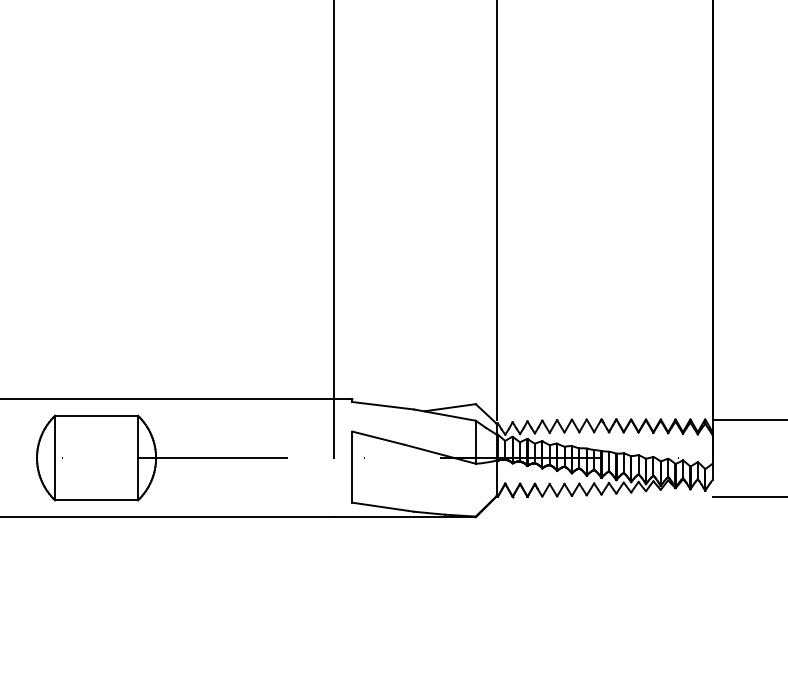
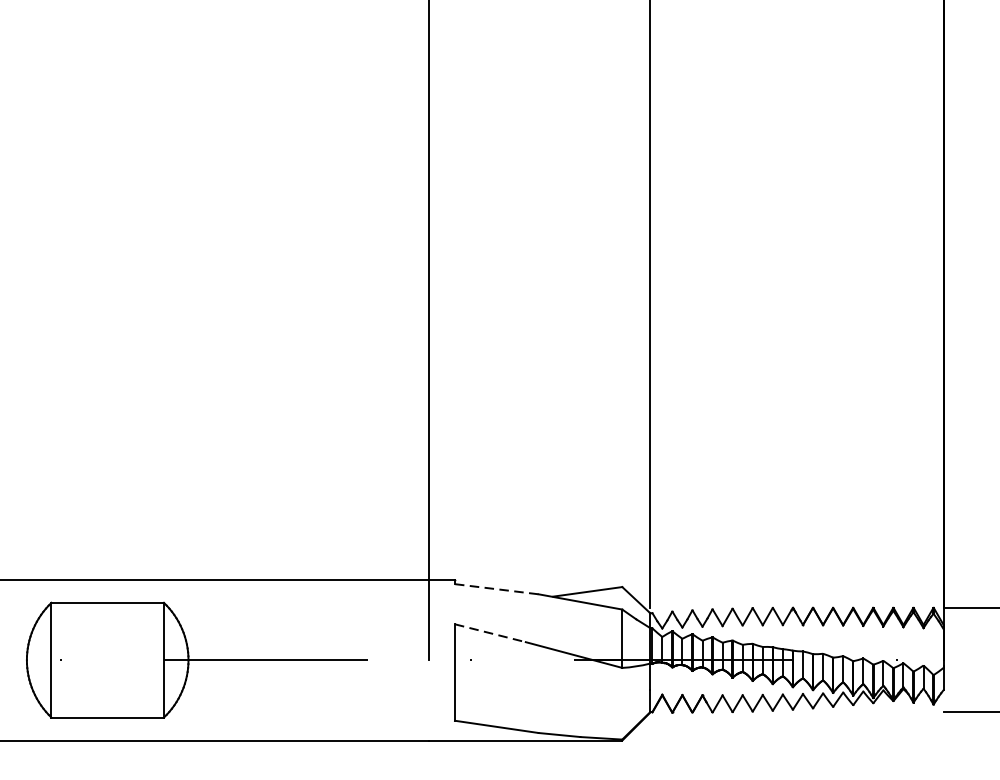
line: (383, 405) -> (497, 588), solid -> dashed
line: (378, 438) -> (490, 633), solid -> dashed

